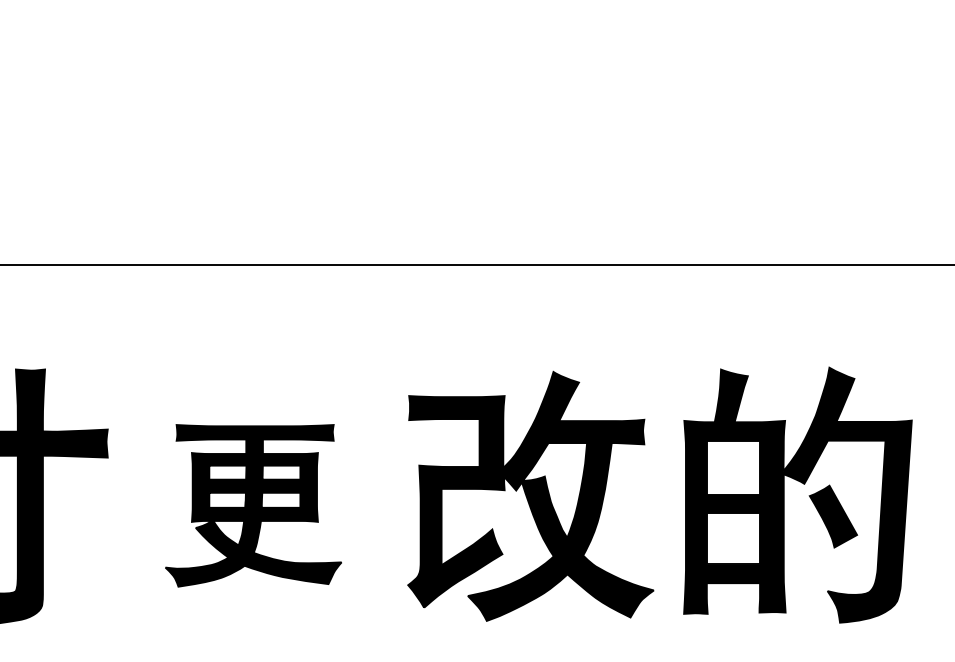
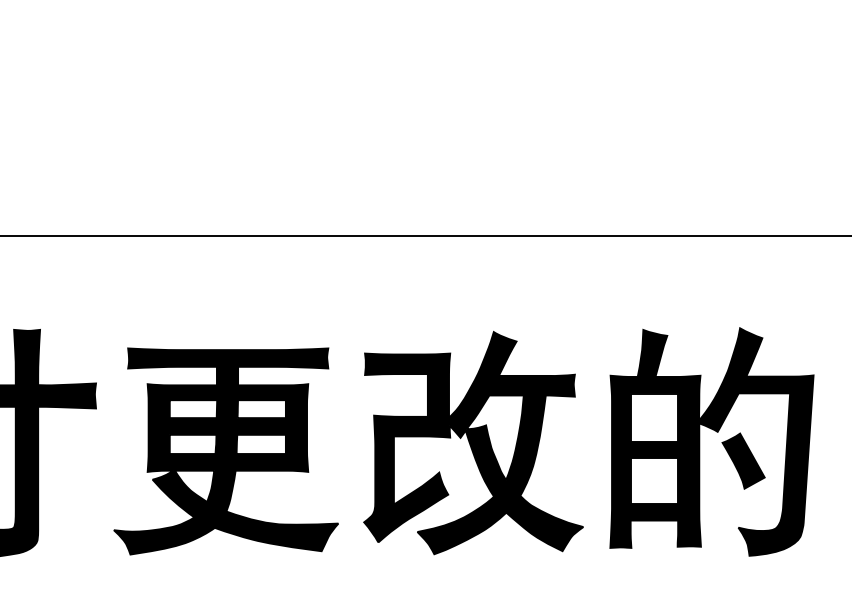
part: (253, 505) -> (226, 451), size x1.43

